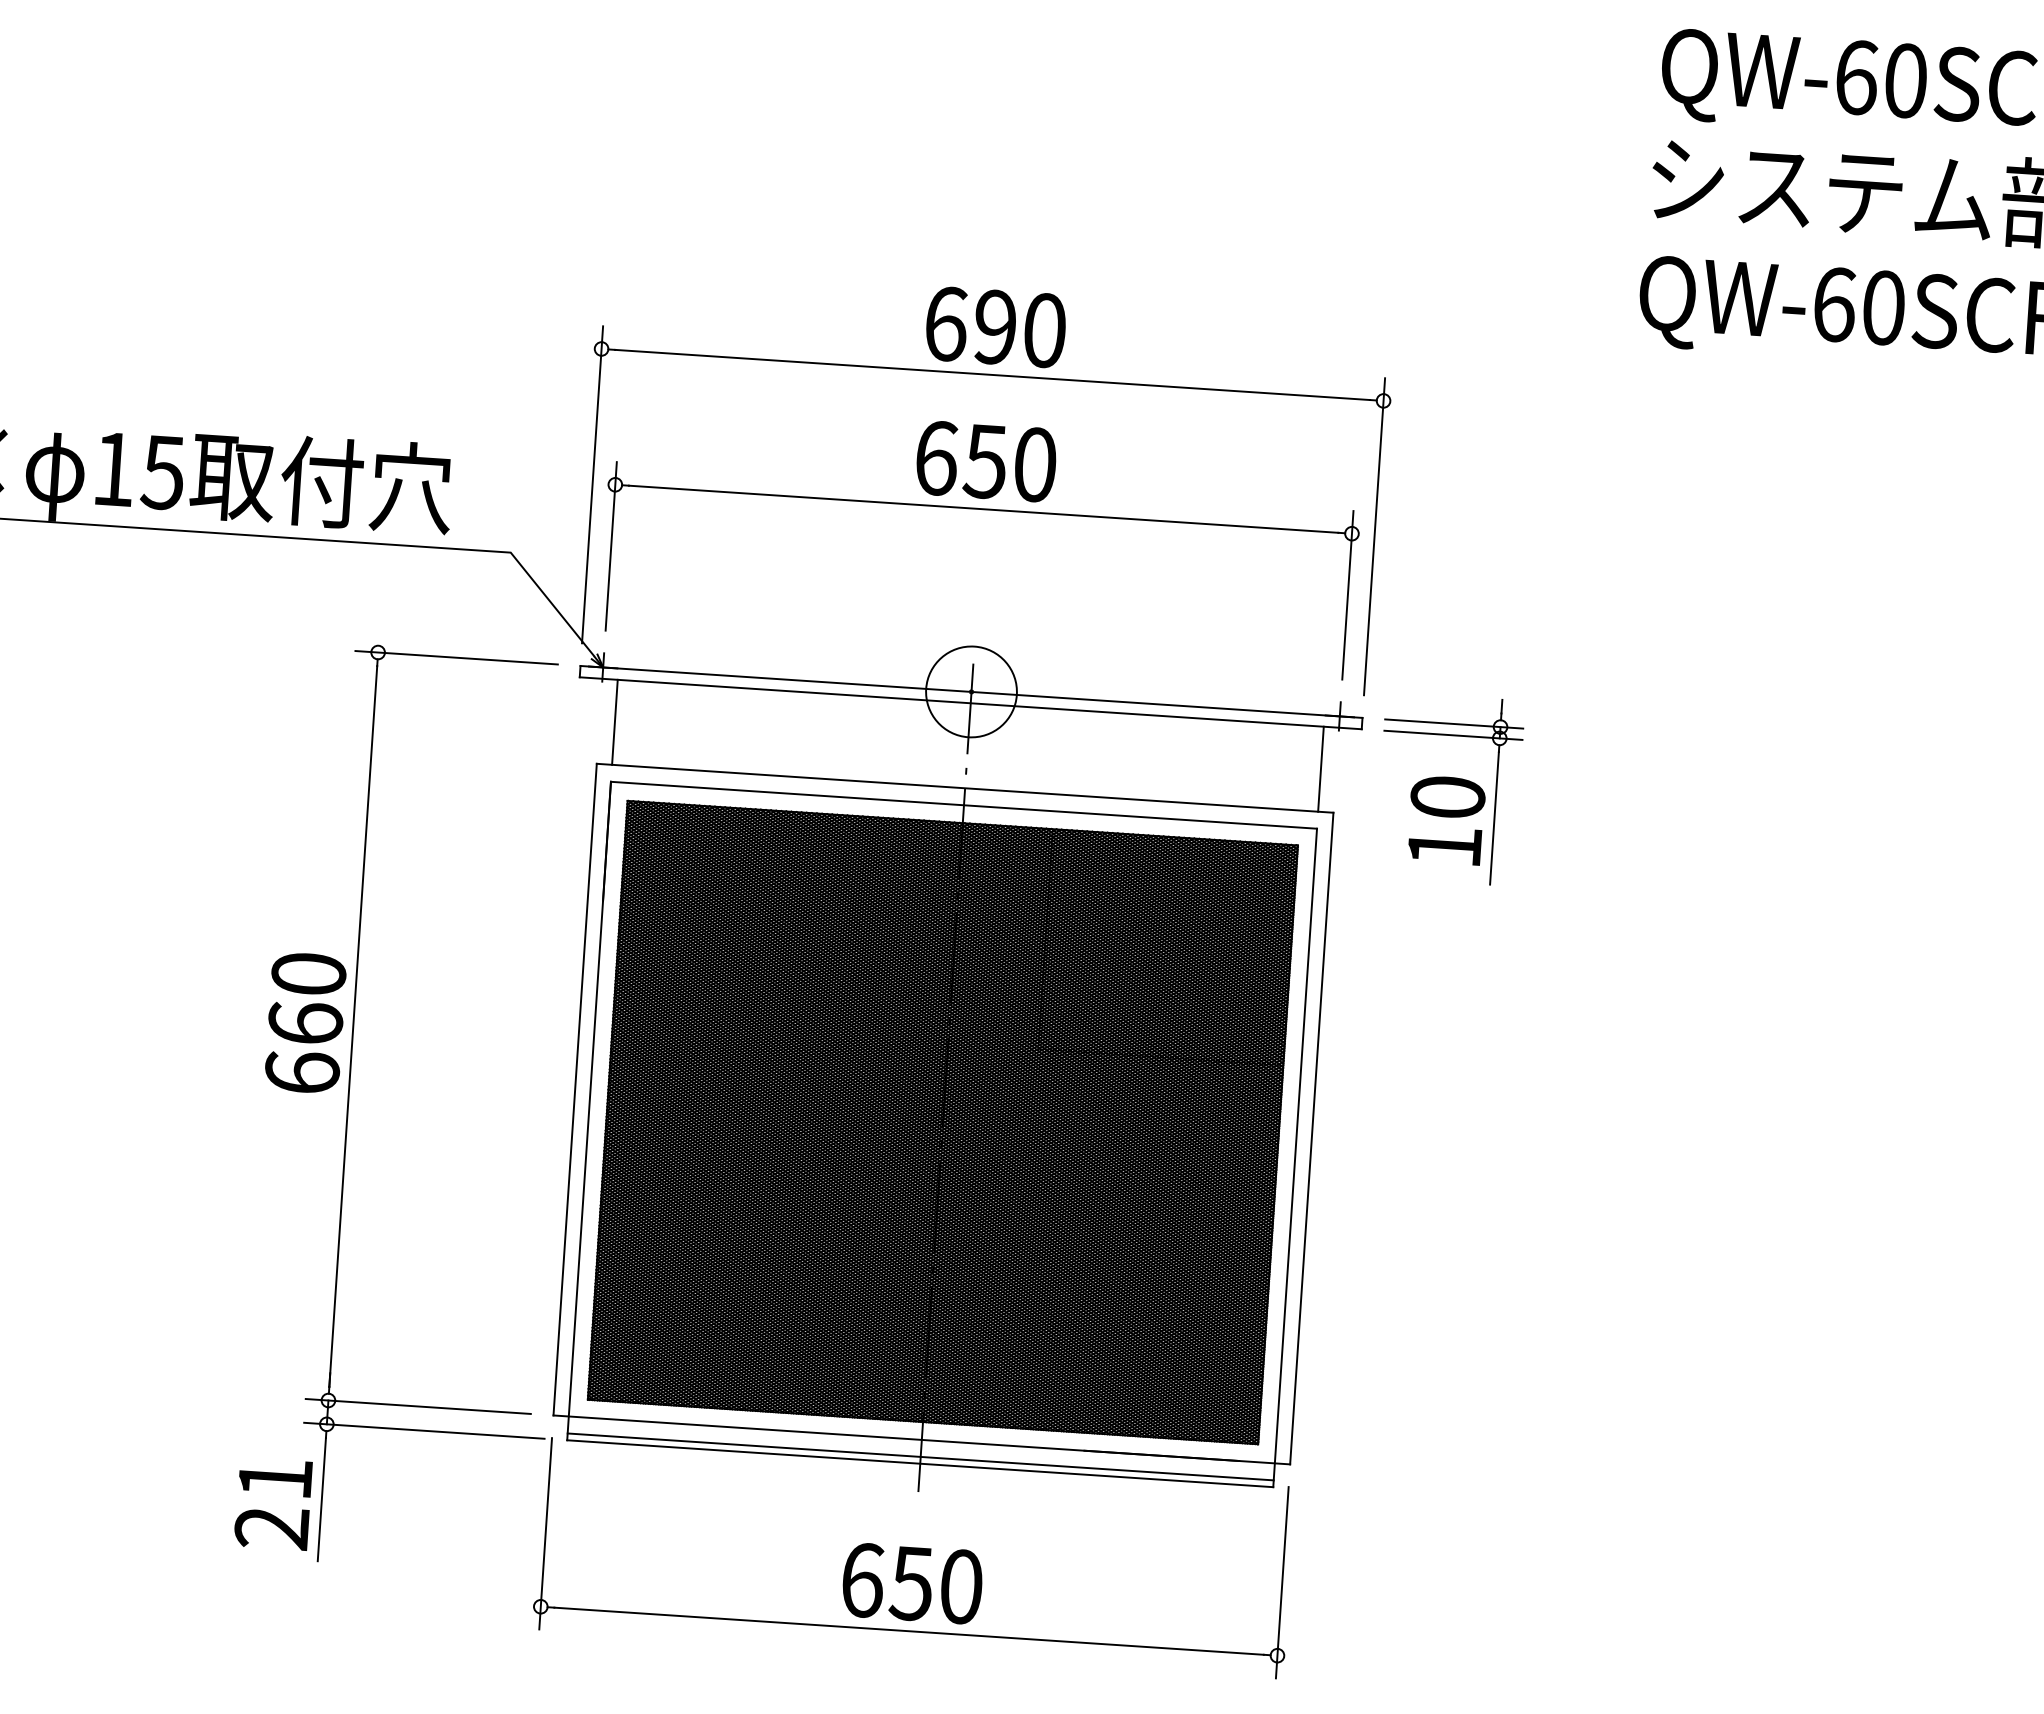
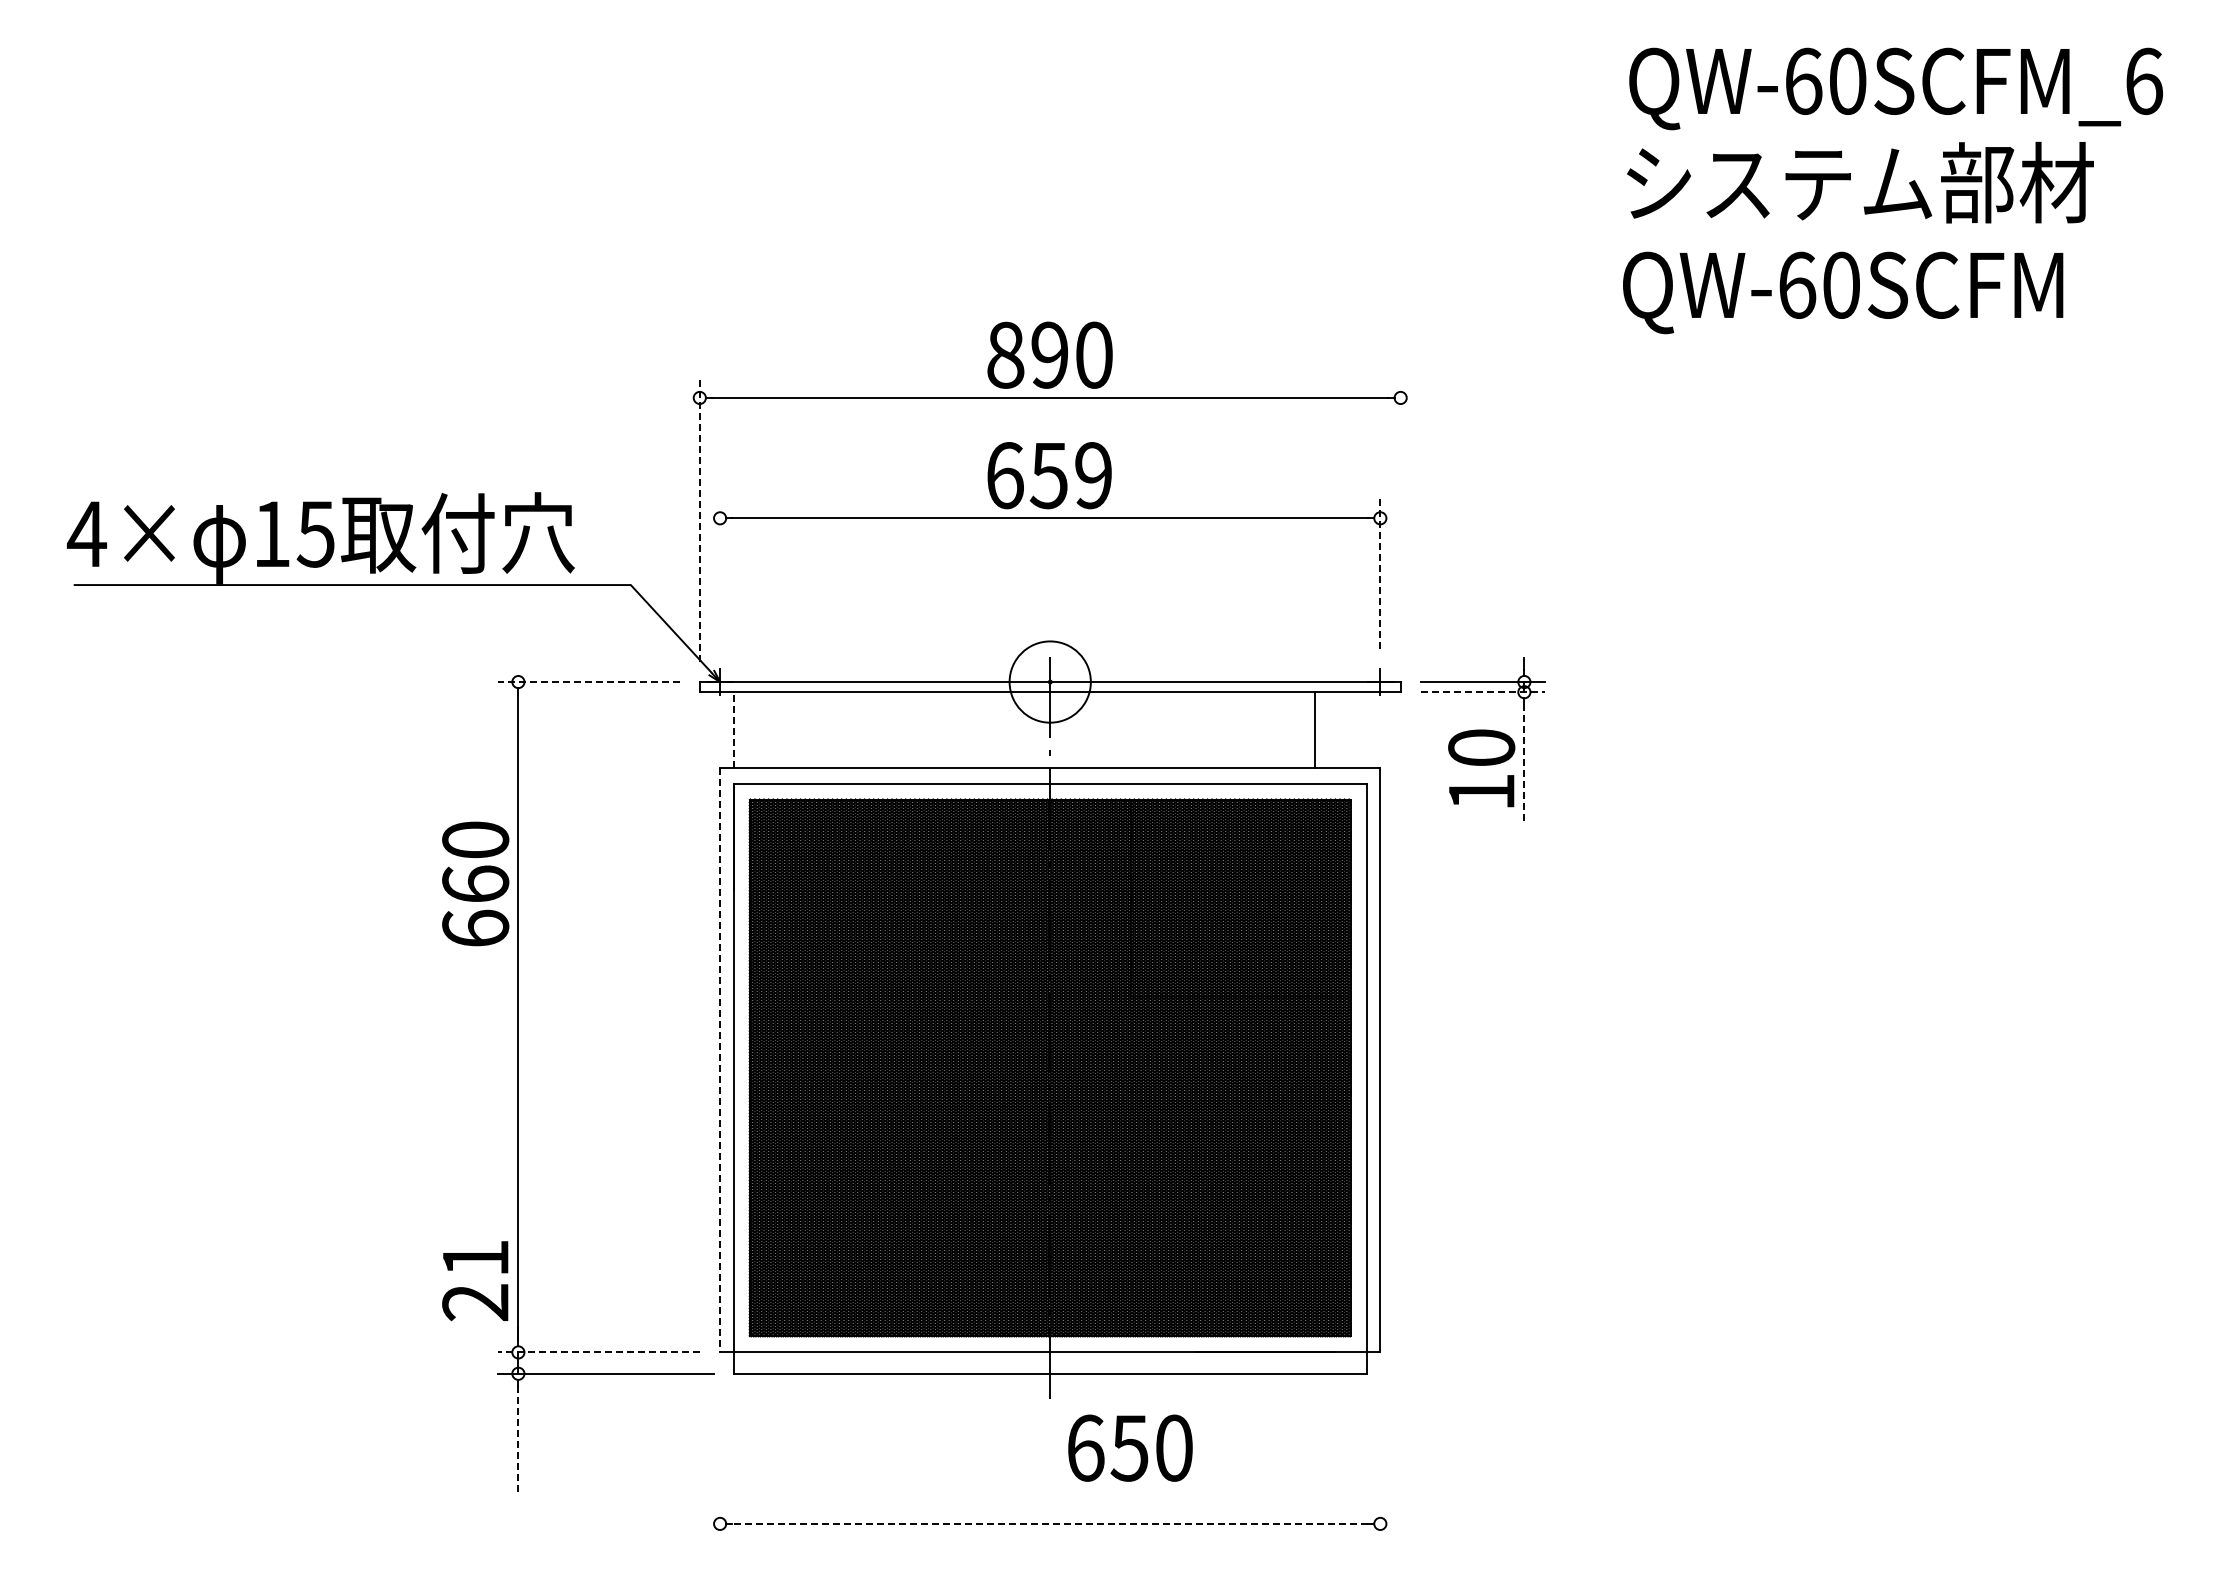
text: (945, 323) -> (1005, 354), 690 -> 890
text: (1035, 464) -> (1093, 475), 650 -> 659
line: (592, 484) -> (699, 519), solid -> dashed
line: (1374, 536) -> (1400, 519), removed
line: (611, 546) -> (720, 573), removed
line: (1348, 595) -> (1380, 573), solid -> dashed
line: (456, 658) -> (588, 682), solid -> dashed
line: (614, 721) -> (733, 729), solid -> dashed
line: (1453, 735) -> (1482, 692), solid -> dashed
line: (1320, 769) -> (1314, 730), moved
line: (1494, 819) -> (1524, 764), solid -> dashed
text: (305, 1022) -> (475, 883), moved
line: (575, 1089) -> (720, 1060), solid -> dashed
line: (417, 1406) -> (598, 1352), solid -> dashed
line: (919, 1456) -> (1049, 1367), removed
line: (321, 1499) -> (518, 1441), solid -> dashed
text: (273, 1504) -> (475, 1281), moved
line: (546, 1533) -> (720, 1458), removed
text: (912, 1582) -> (1130, 1447), moved
line: (1282, 1582) -> (1380, 1458), removed
line: (909, 1630) -> (1050, 1523), solid -> dashed

